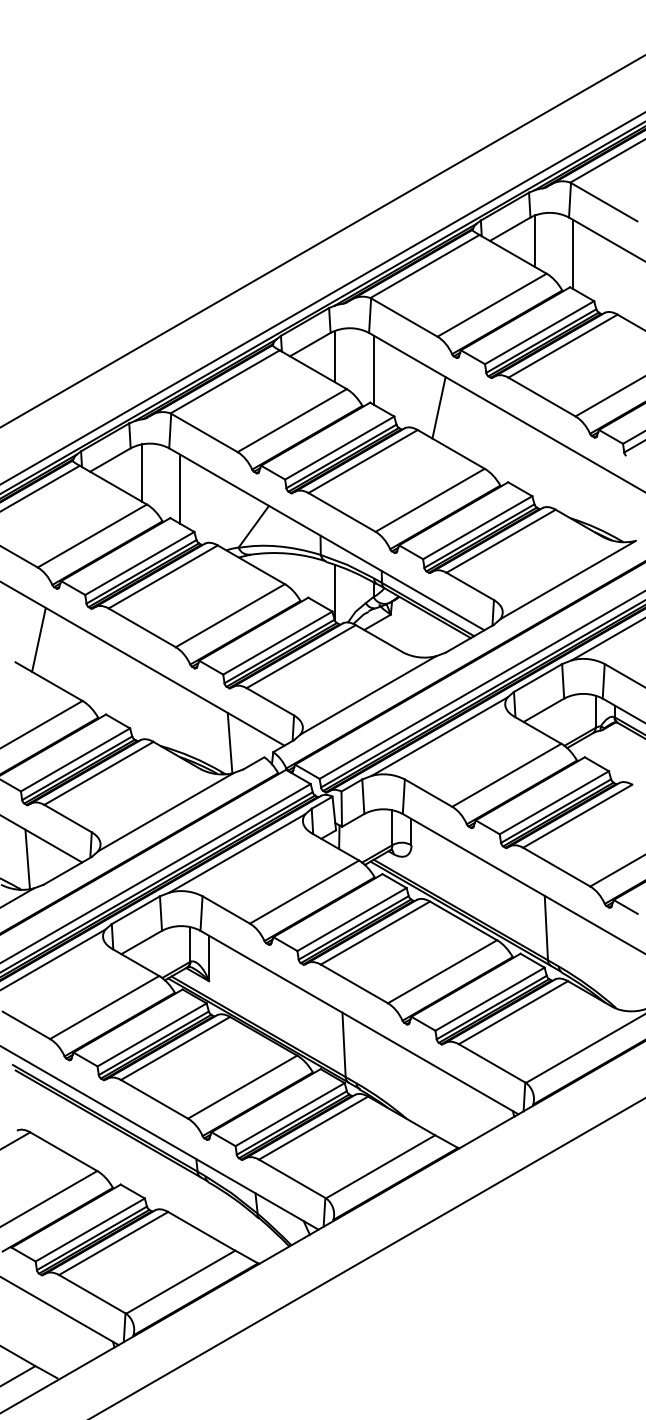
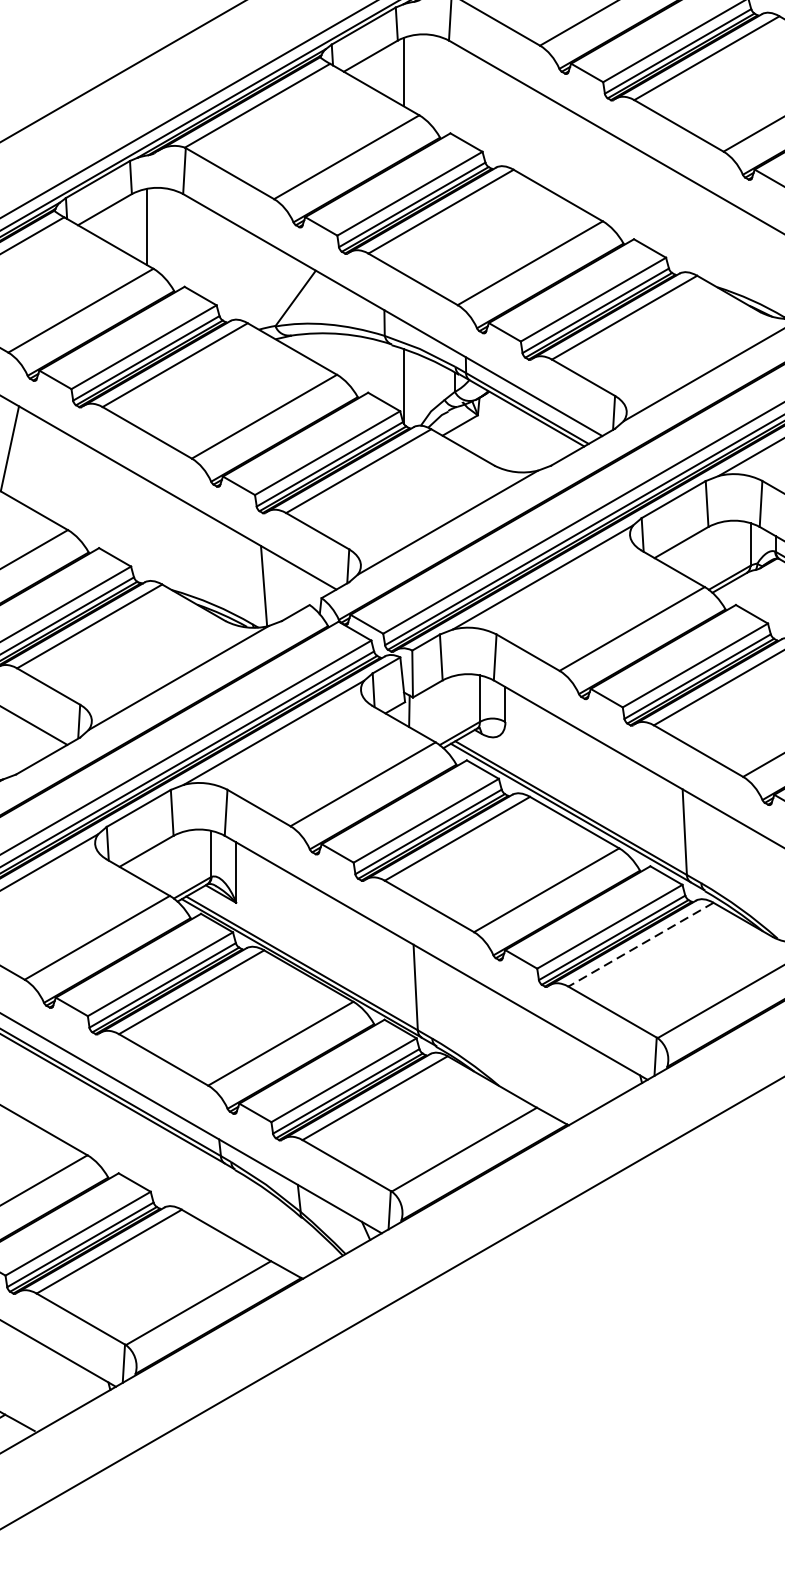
line: (373, 369) -> (454, 89), removed
line: (438, 407) -> (541, 139), removed
line: (180, 488) -> (198, 247), removed
line: (513, 1012) -> (641, 944), solid -> dashed

